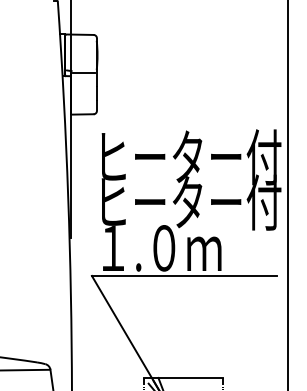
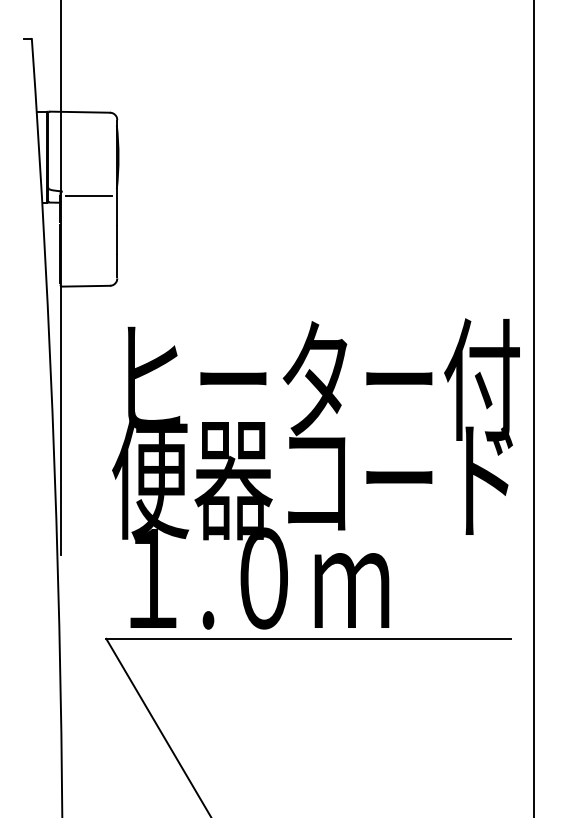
text: (187, 202) -> (314, 478), ヒーター付 -> 便器コード

